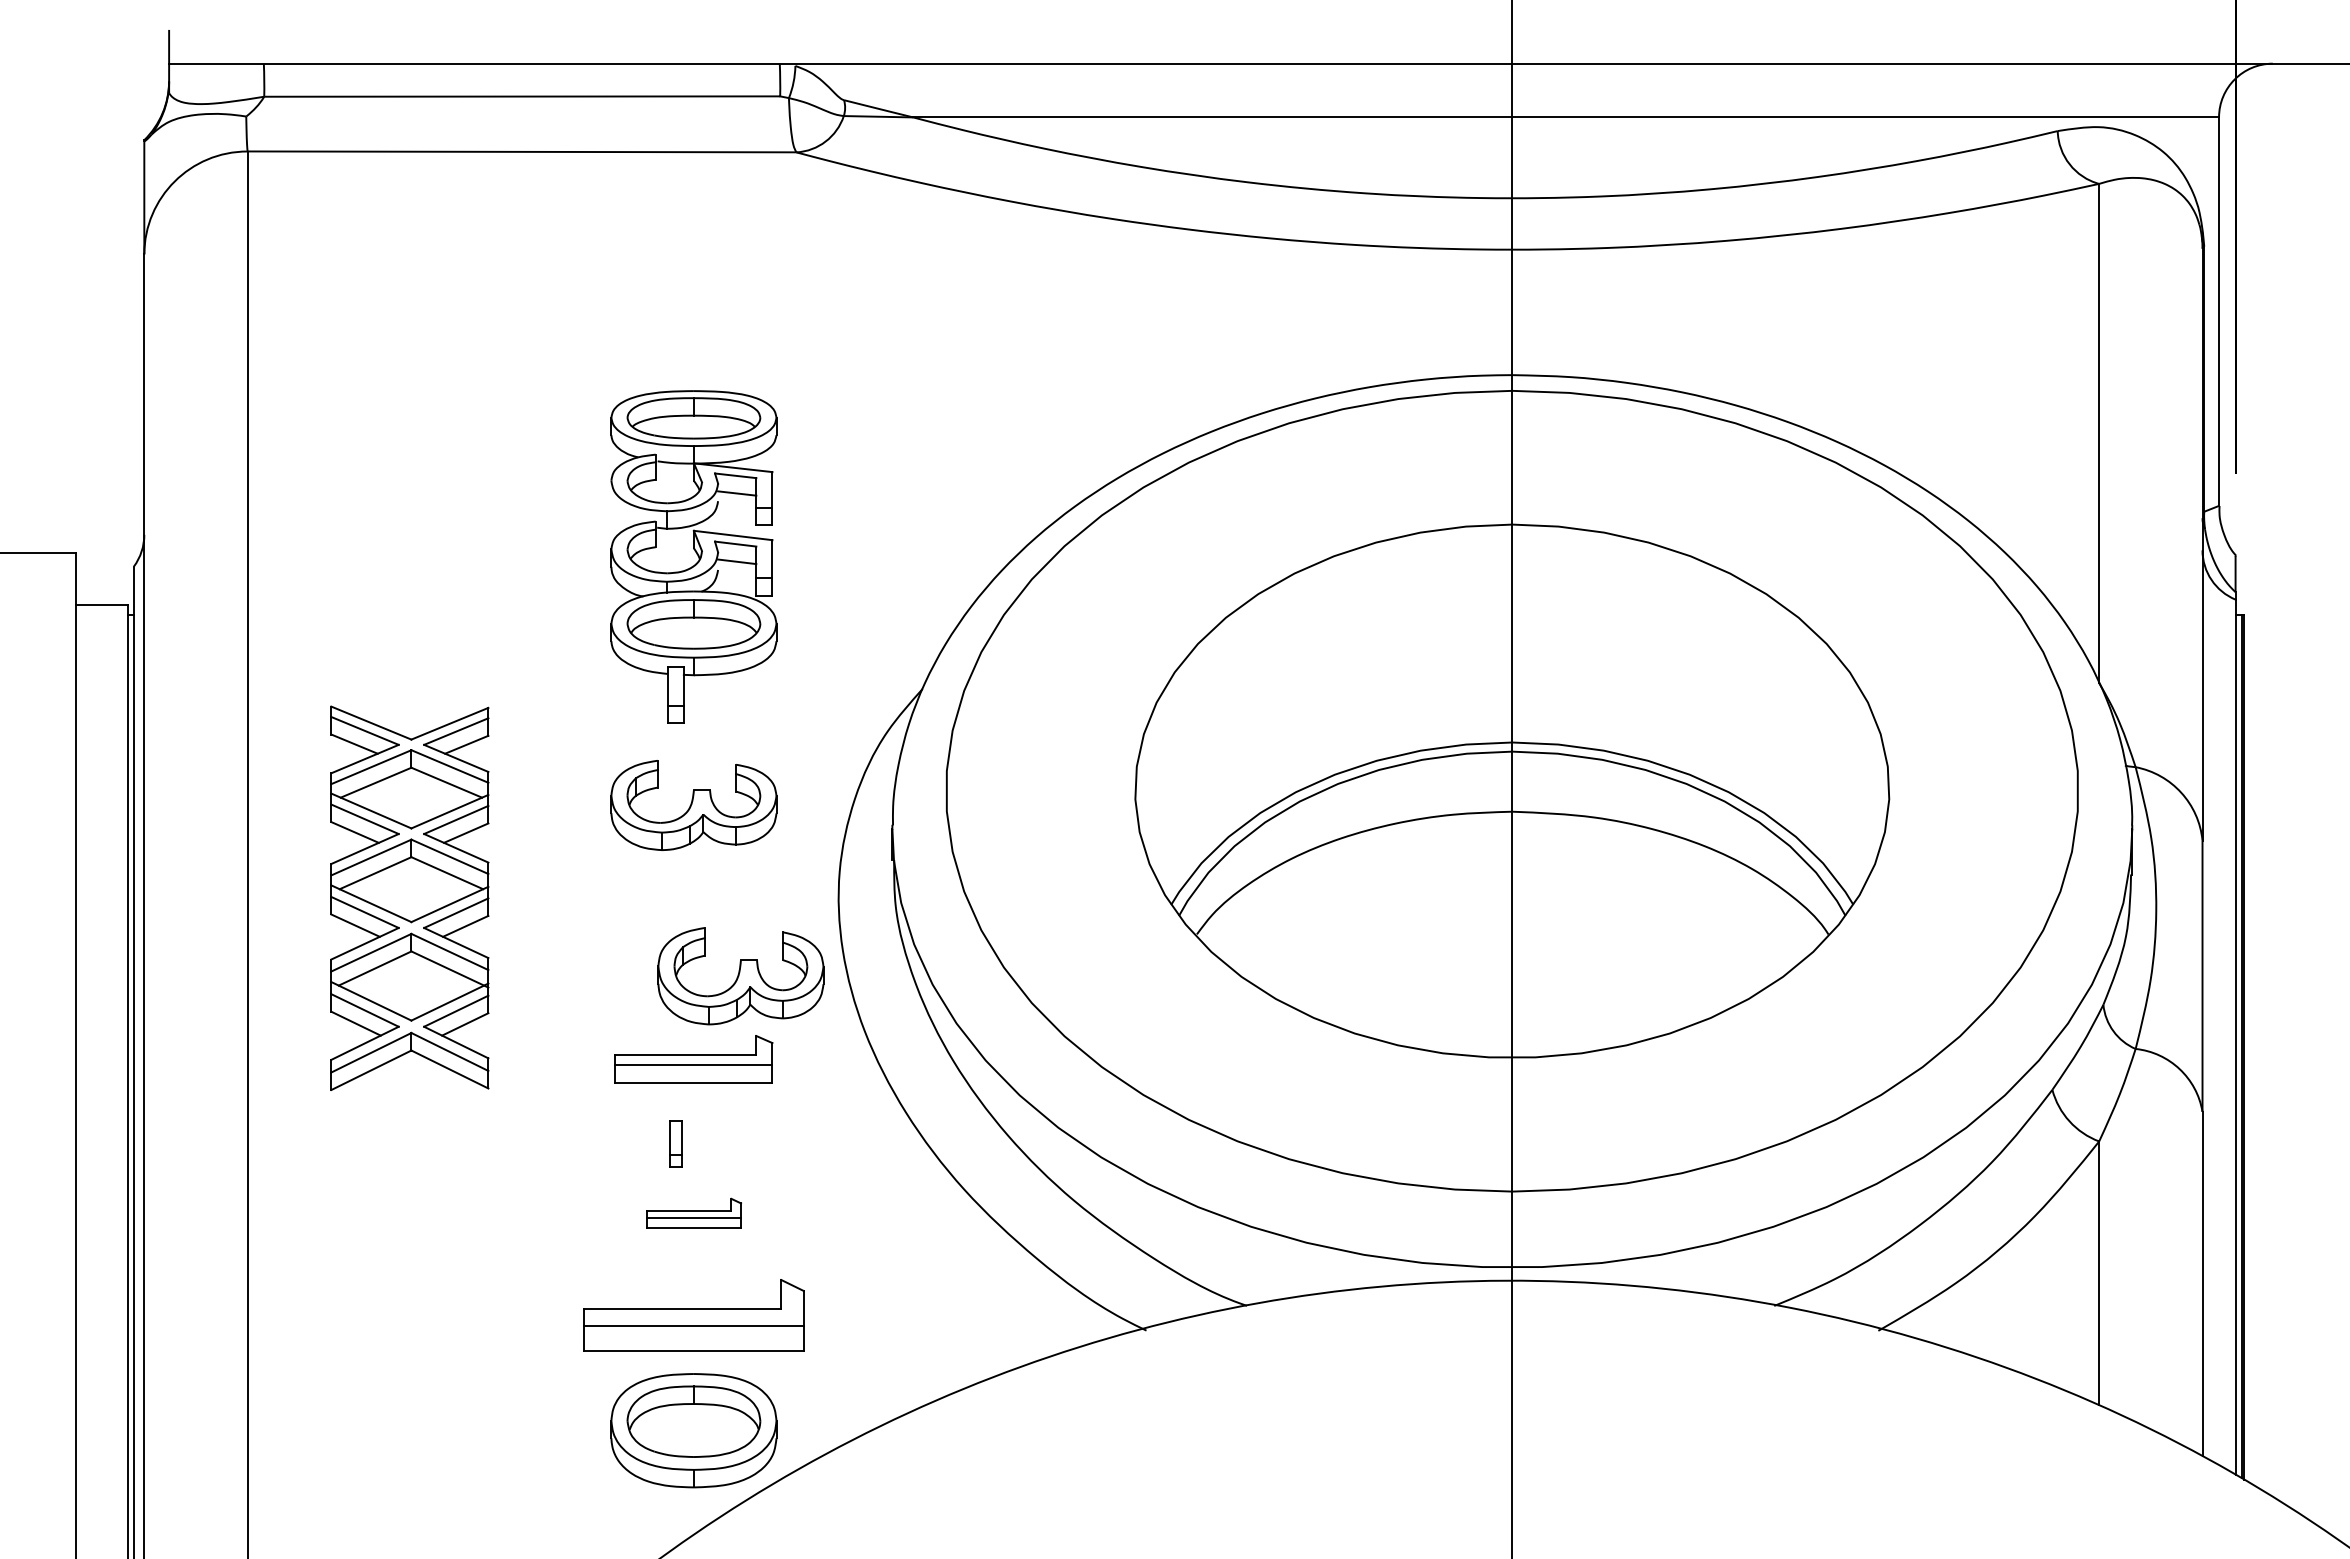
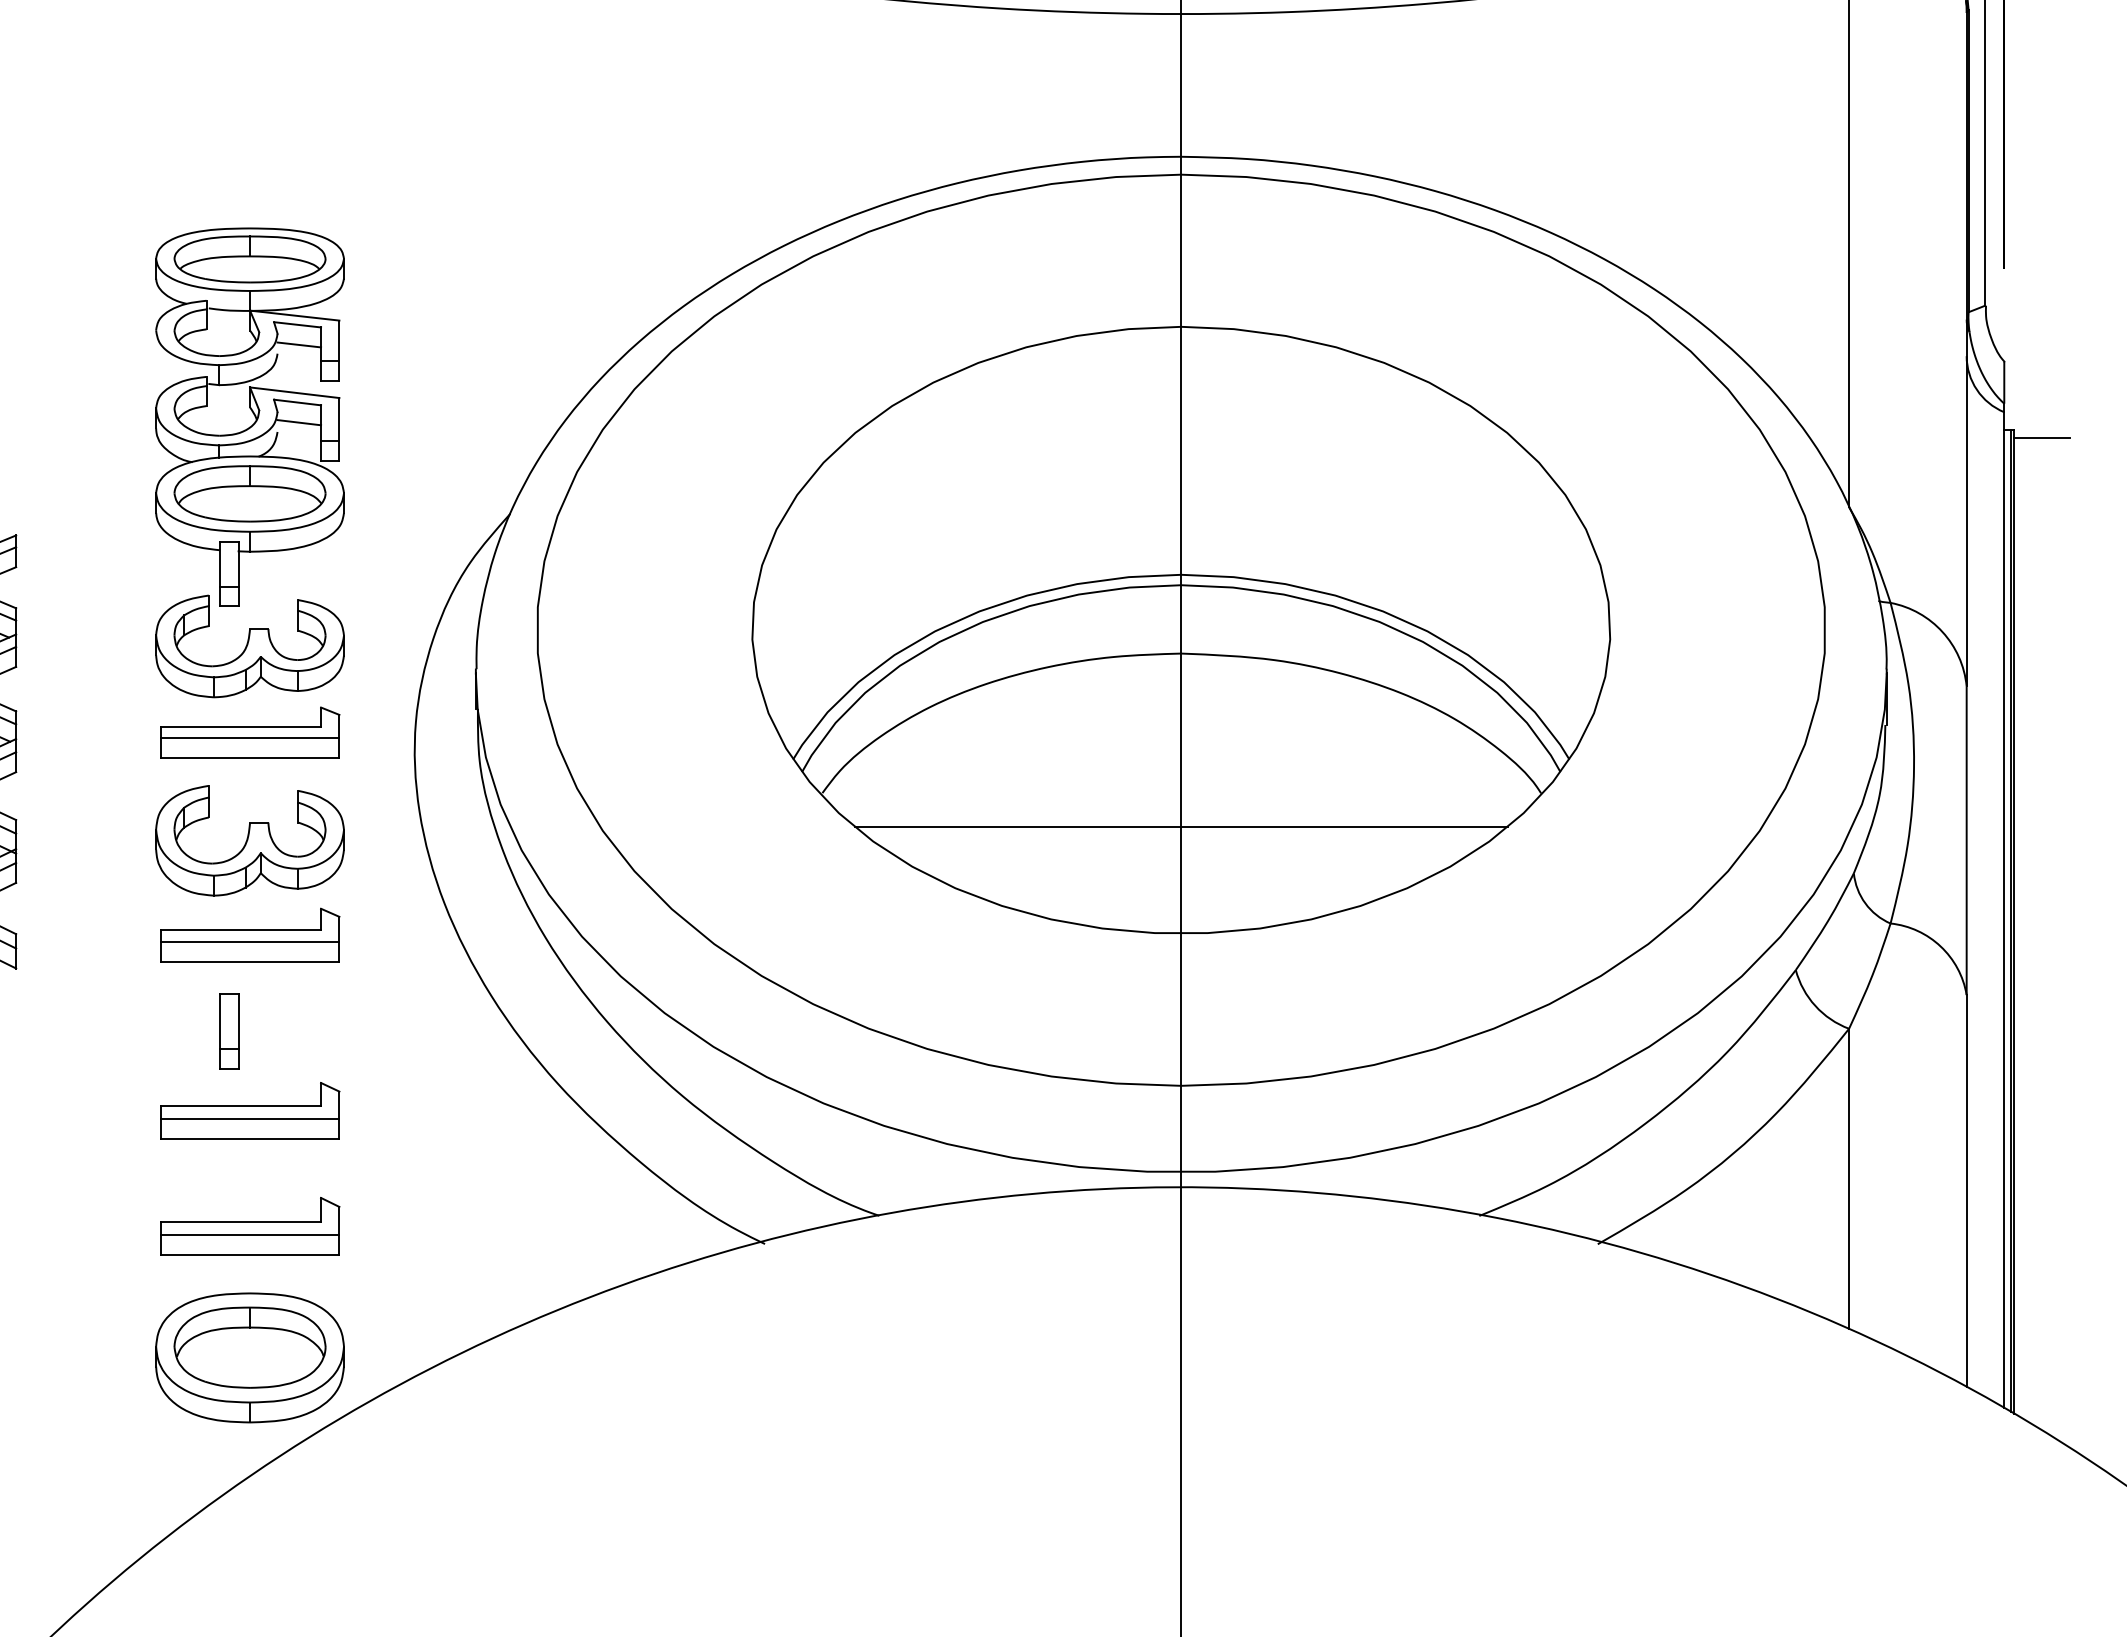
part: (693, 556) -> (249, 416), moved
line: (2268, 622) -> (2041, 438), added
part: (693, 881) -> (249, 732), added
line: (1512, 964) -> (1181, 827), added
part: (740, 976) -> (249, 841), moved
part: (675, 1143) -> (229, 1031), size x1.43
part: (693, 1213) -> (249, 1110), size x1.67
part: (693, 1315) -> (249, 1226), size x0.71

